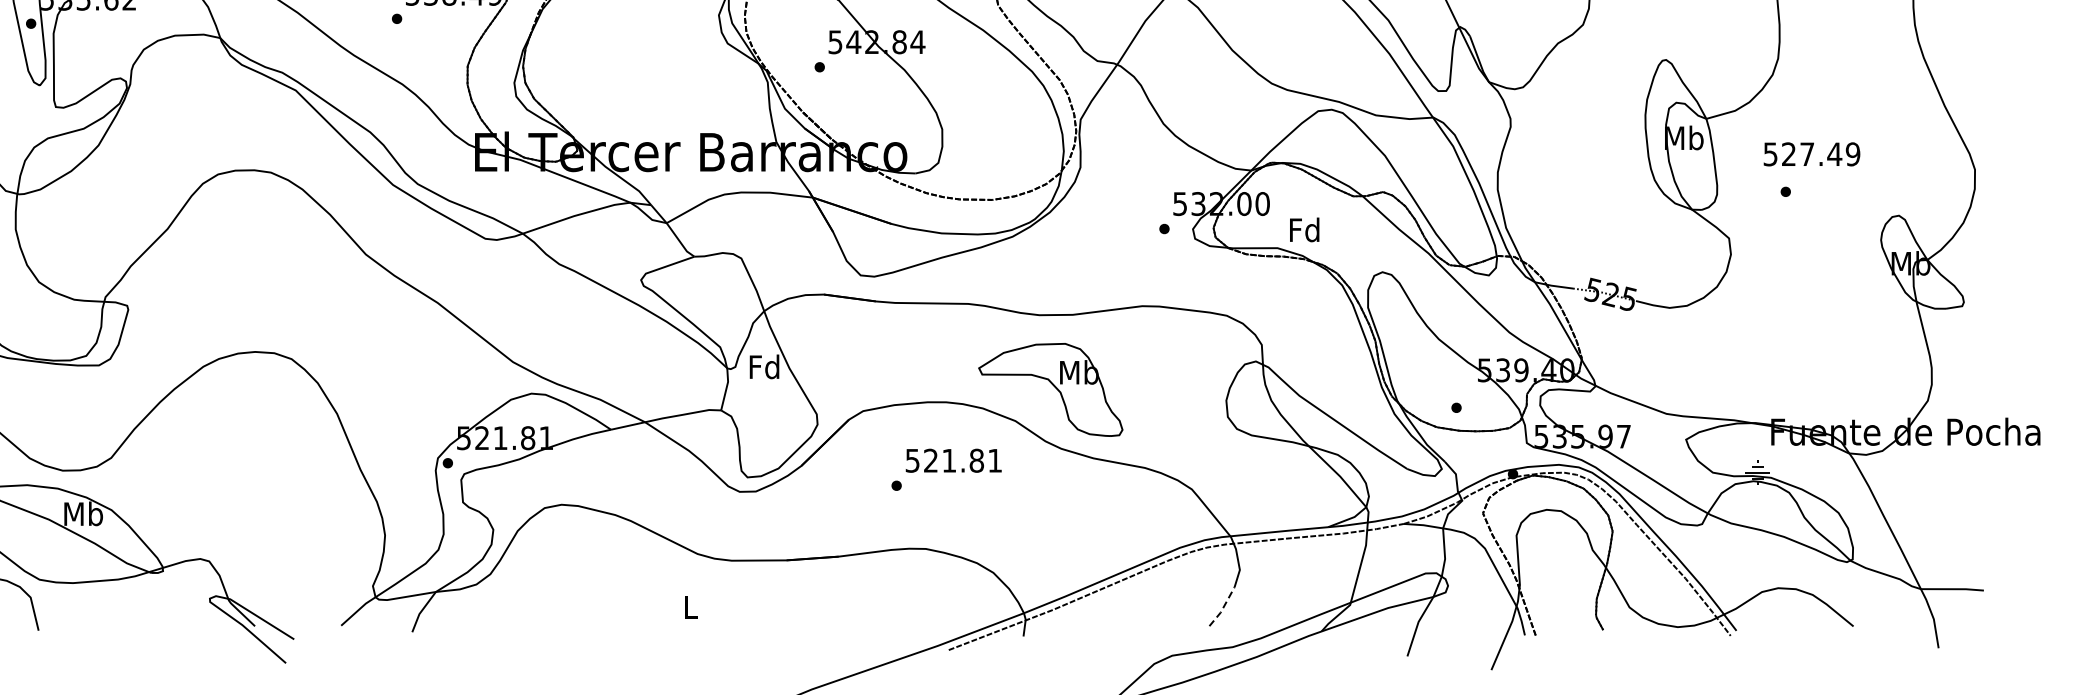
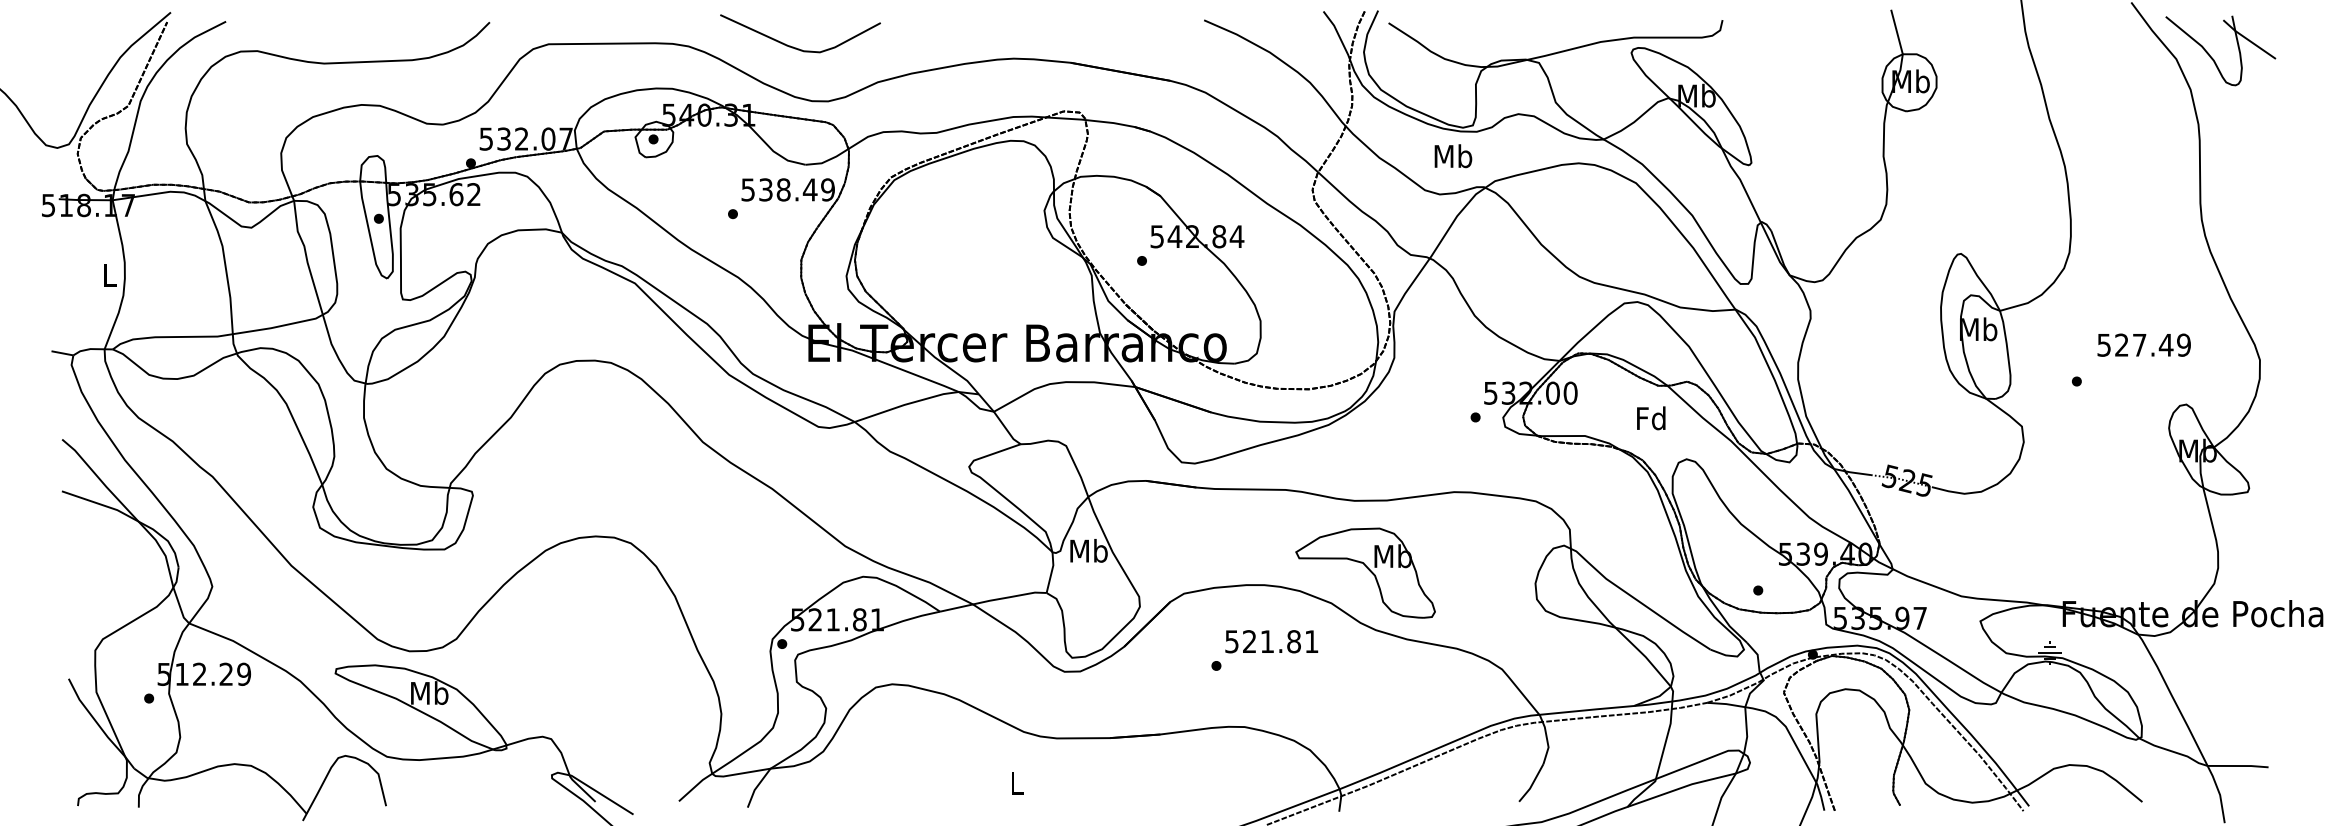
text: (1811, 153) -> (2143, 344), moved
text: (1304, 230) -> (1651, 418), moved
text: (764, 366) -> (1088, 550), Fd -> Mb
line: (1223, 608) -> (1532, 784), dashed -> solid

